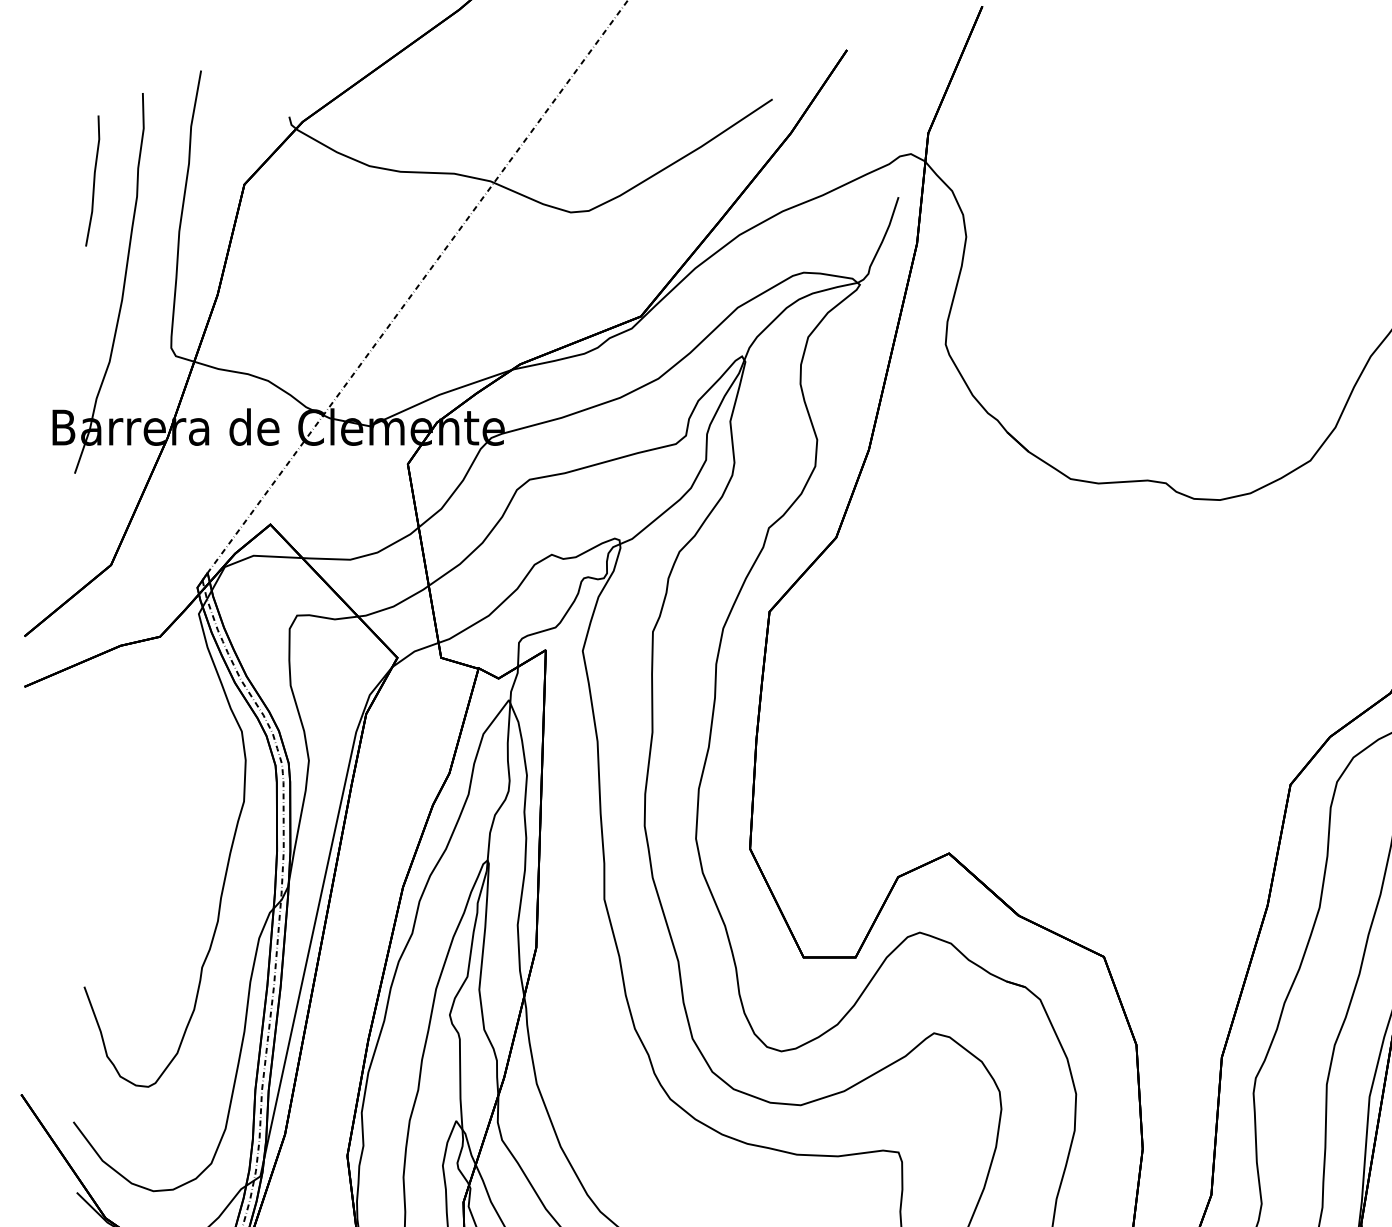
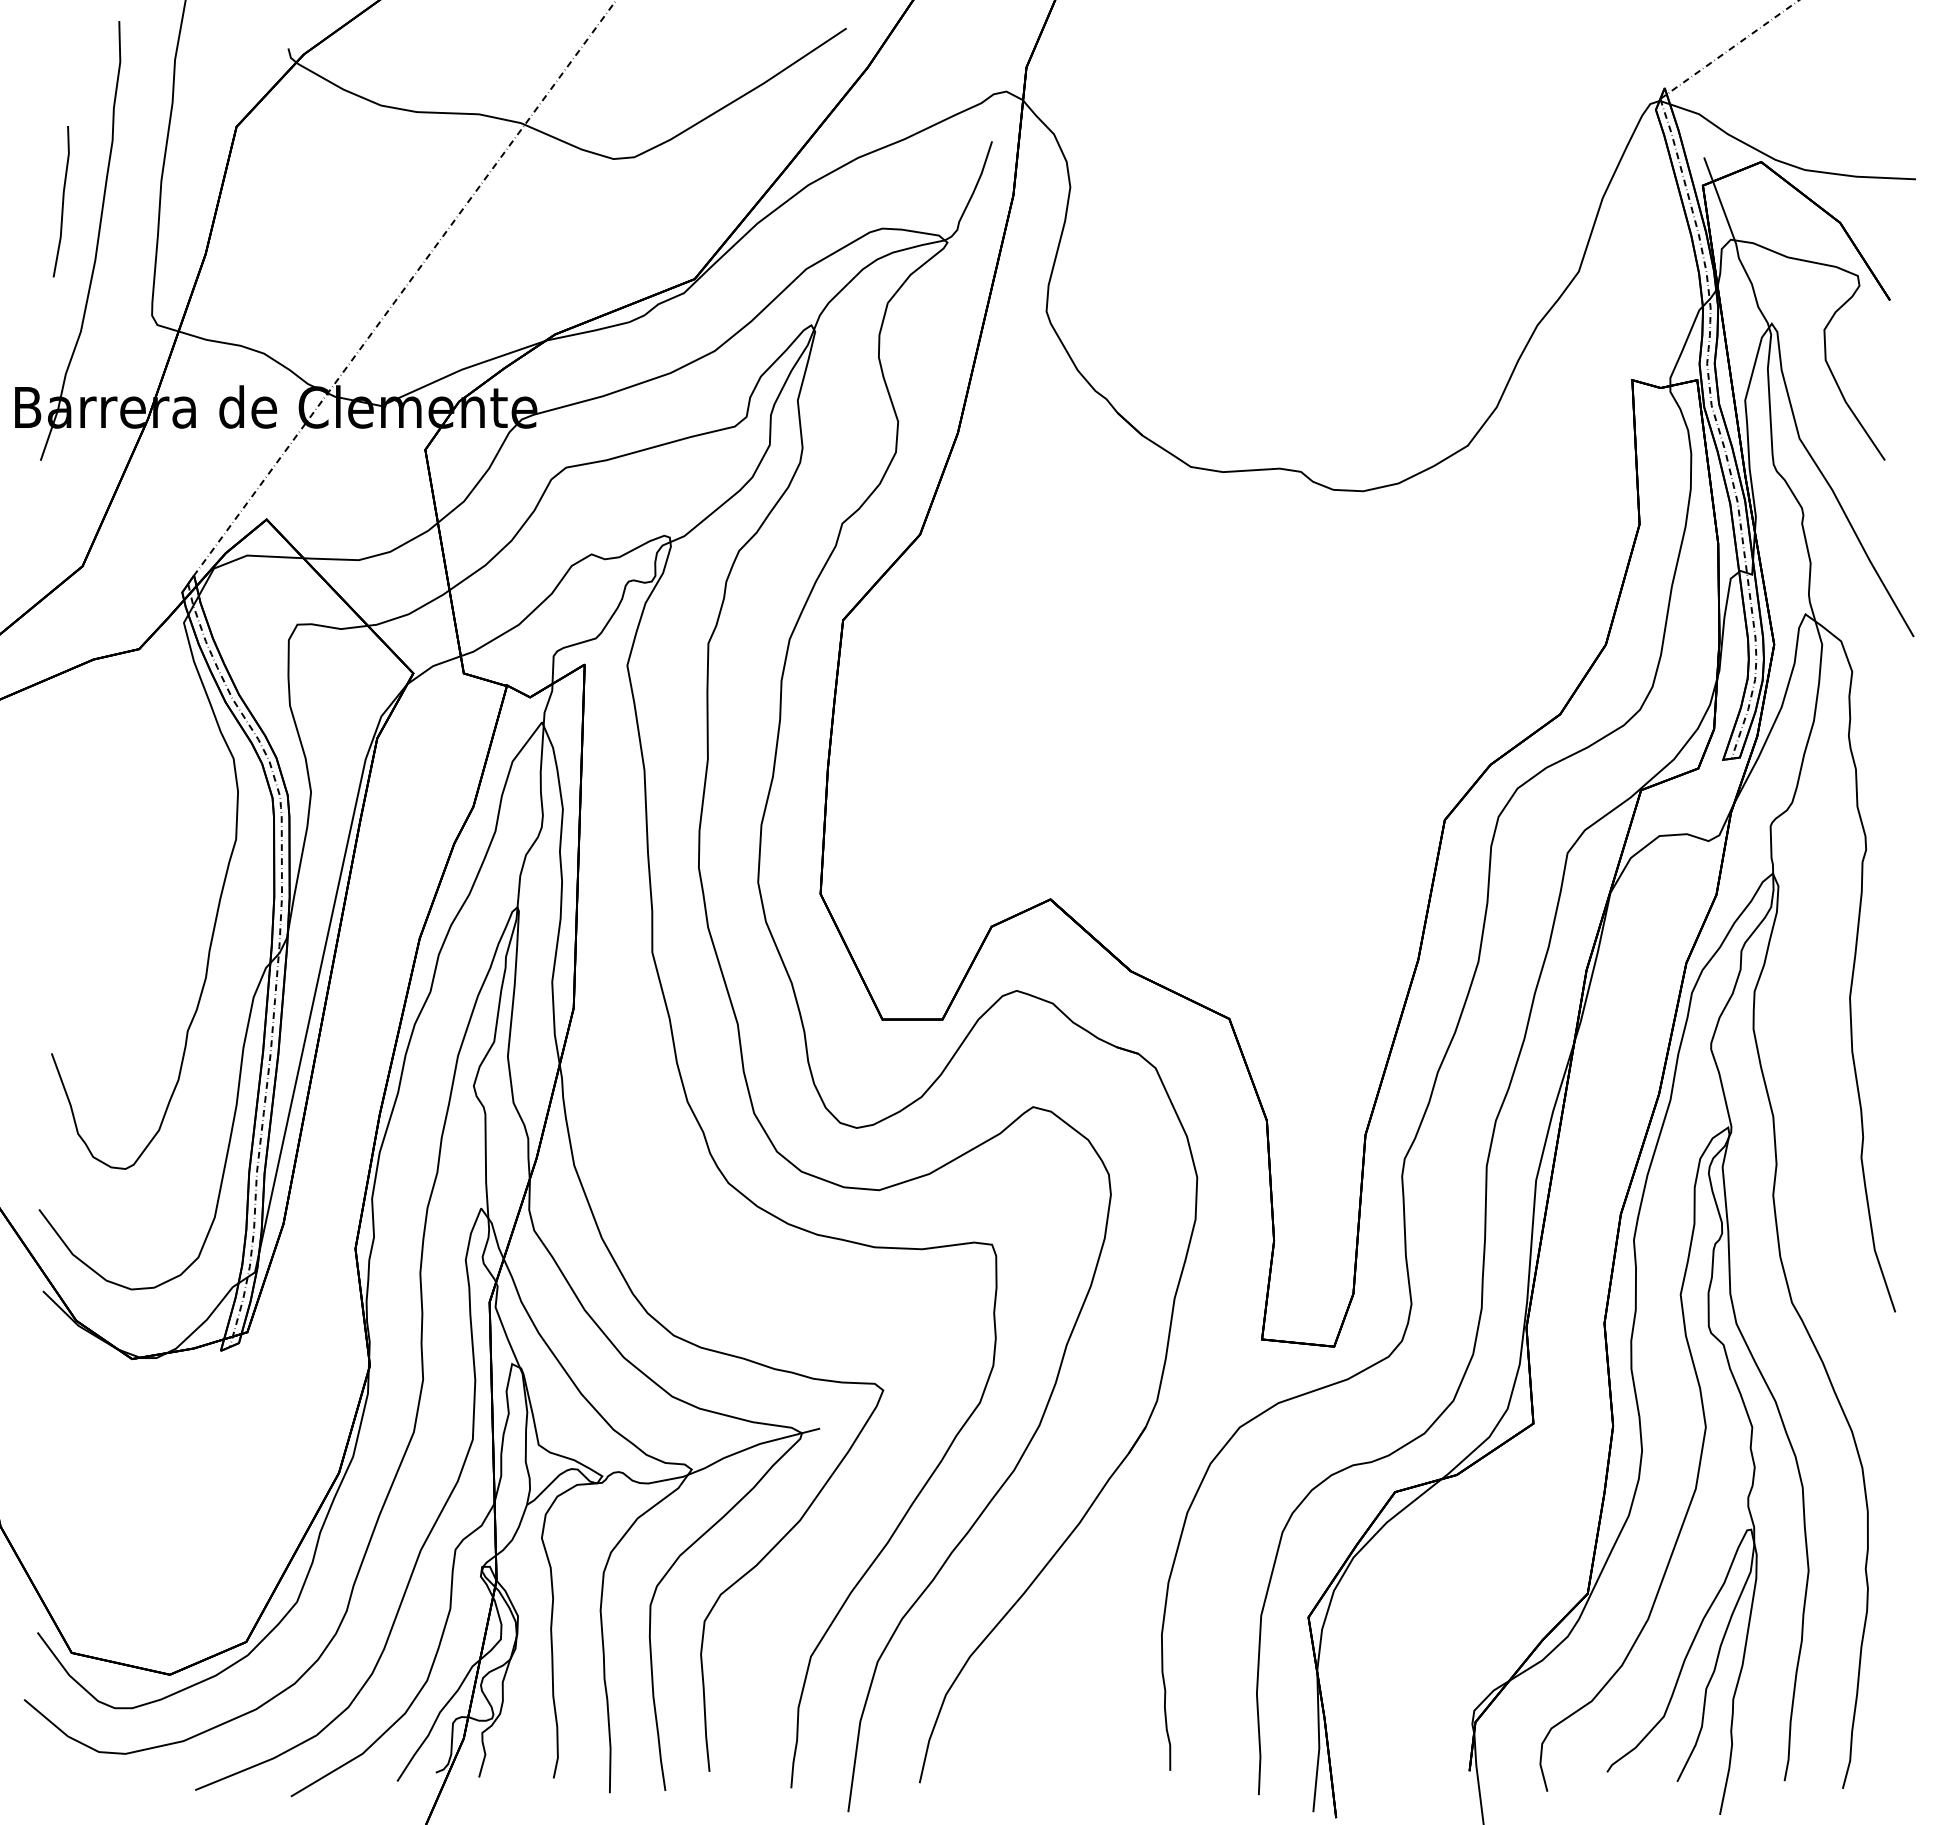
line: (93, 180) -> (62, 201), moved

